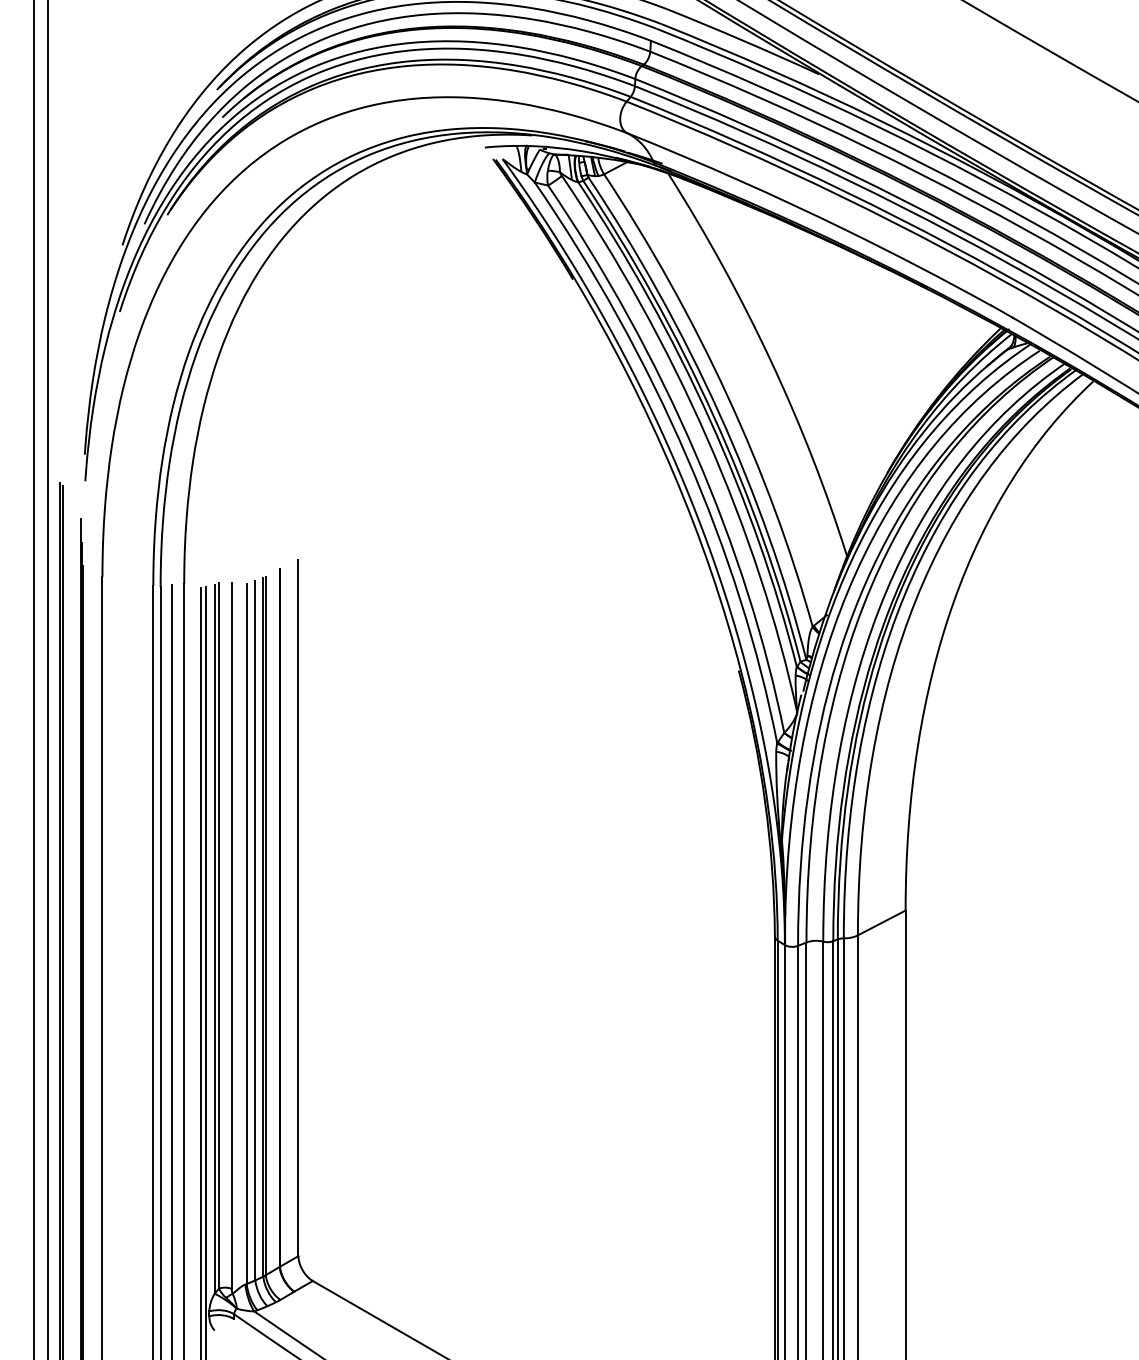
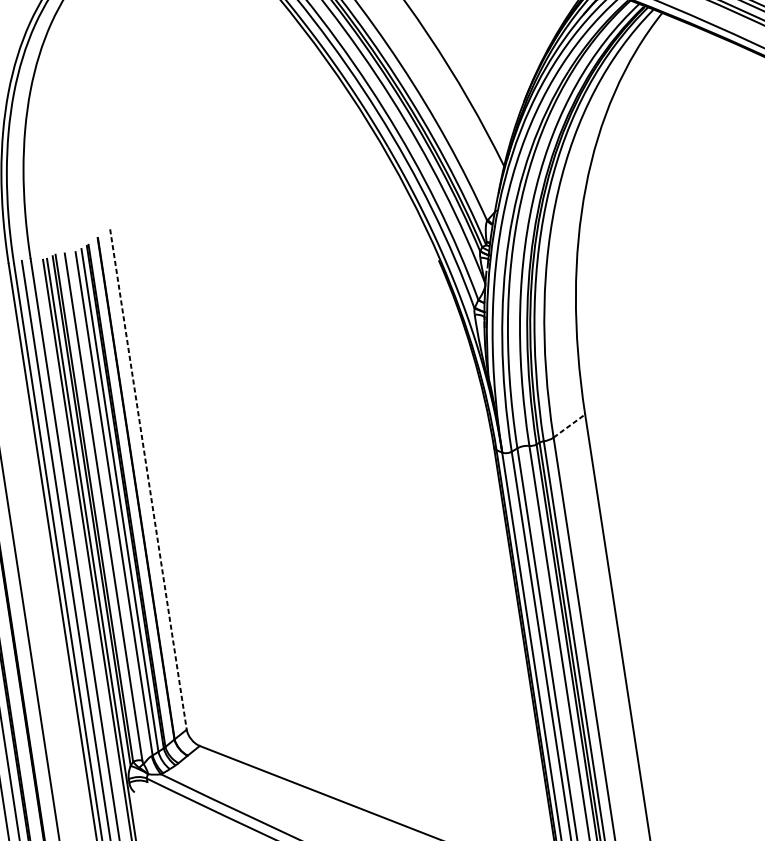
line: (298, 908) -> (148, 479), solid -> dashed
line: (881, 922) -> (569, 425), solid -> dashed

